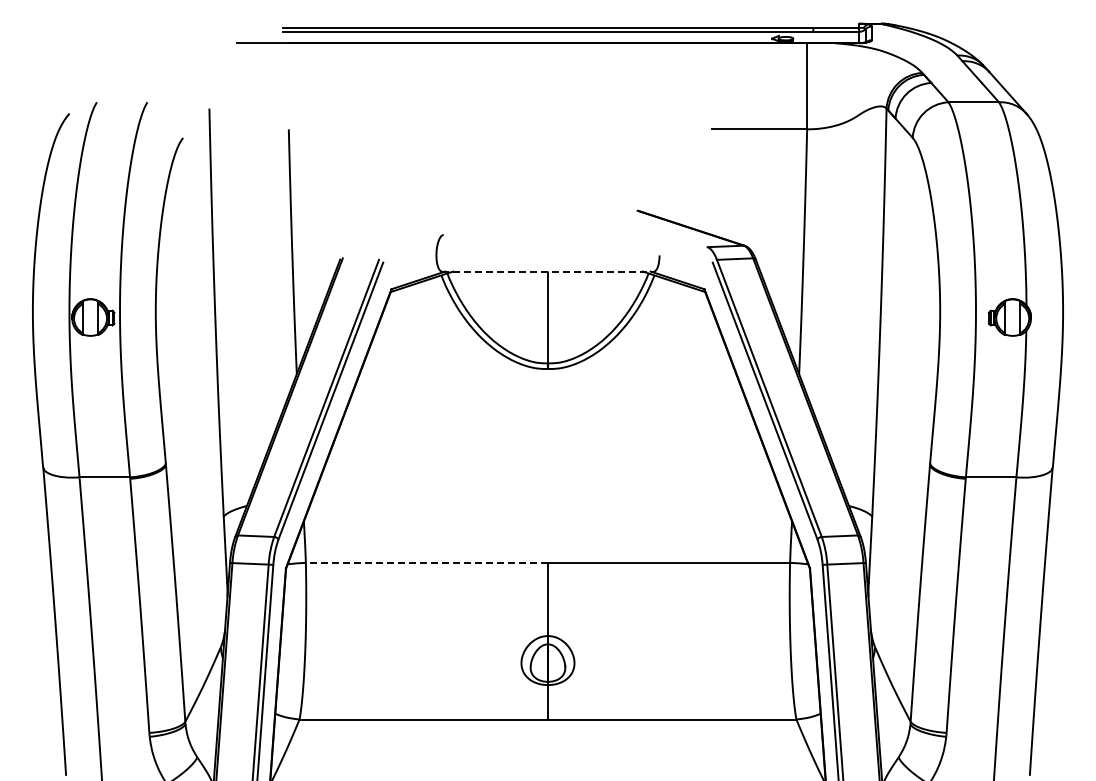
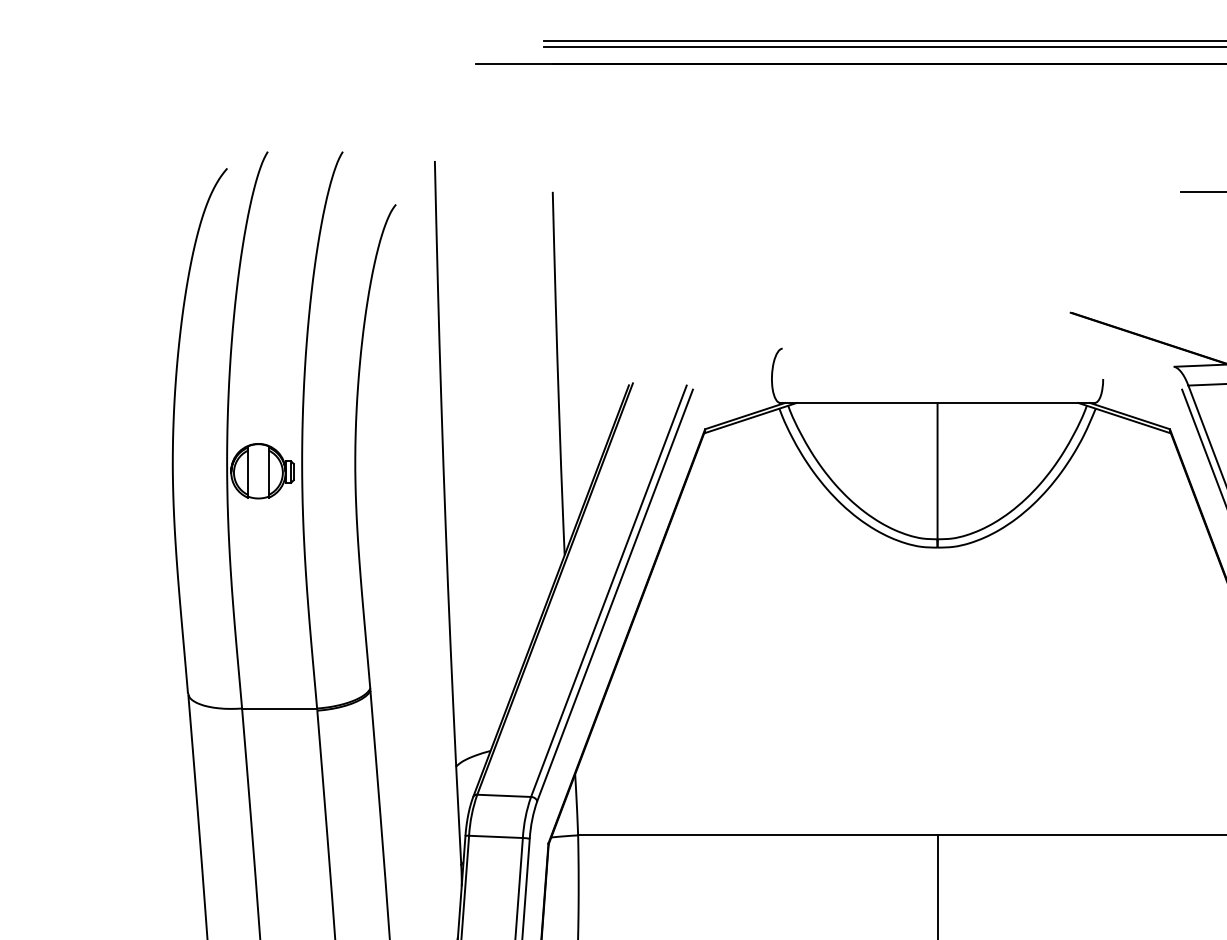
line: (547, 271) -> (936, 402), dashed -> solid
line: (426, 562) -> (757, 834), dashed -> solid

